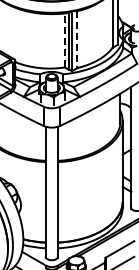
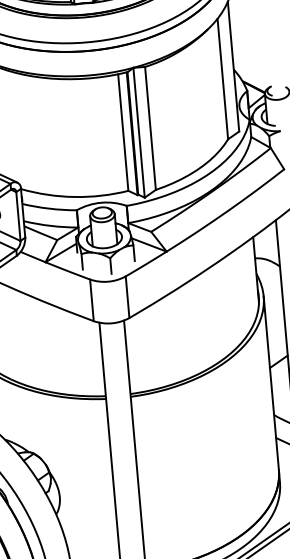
line: (64, 40) -> (122, 132), dashed -> solid
line: (77, 40) -> (150, 130), dashed -> solid

